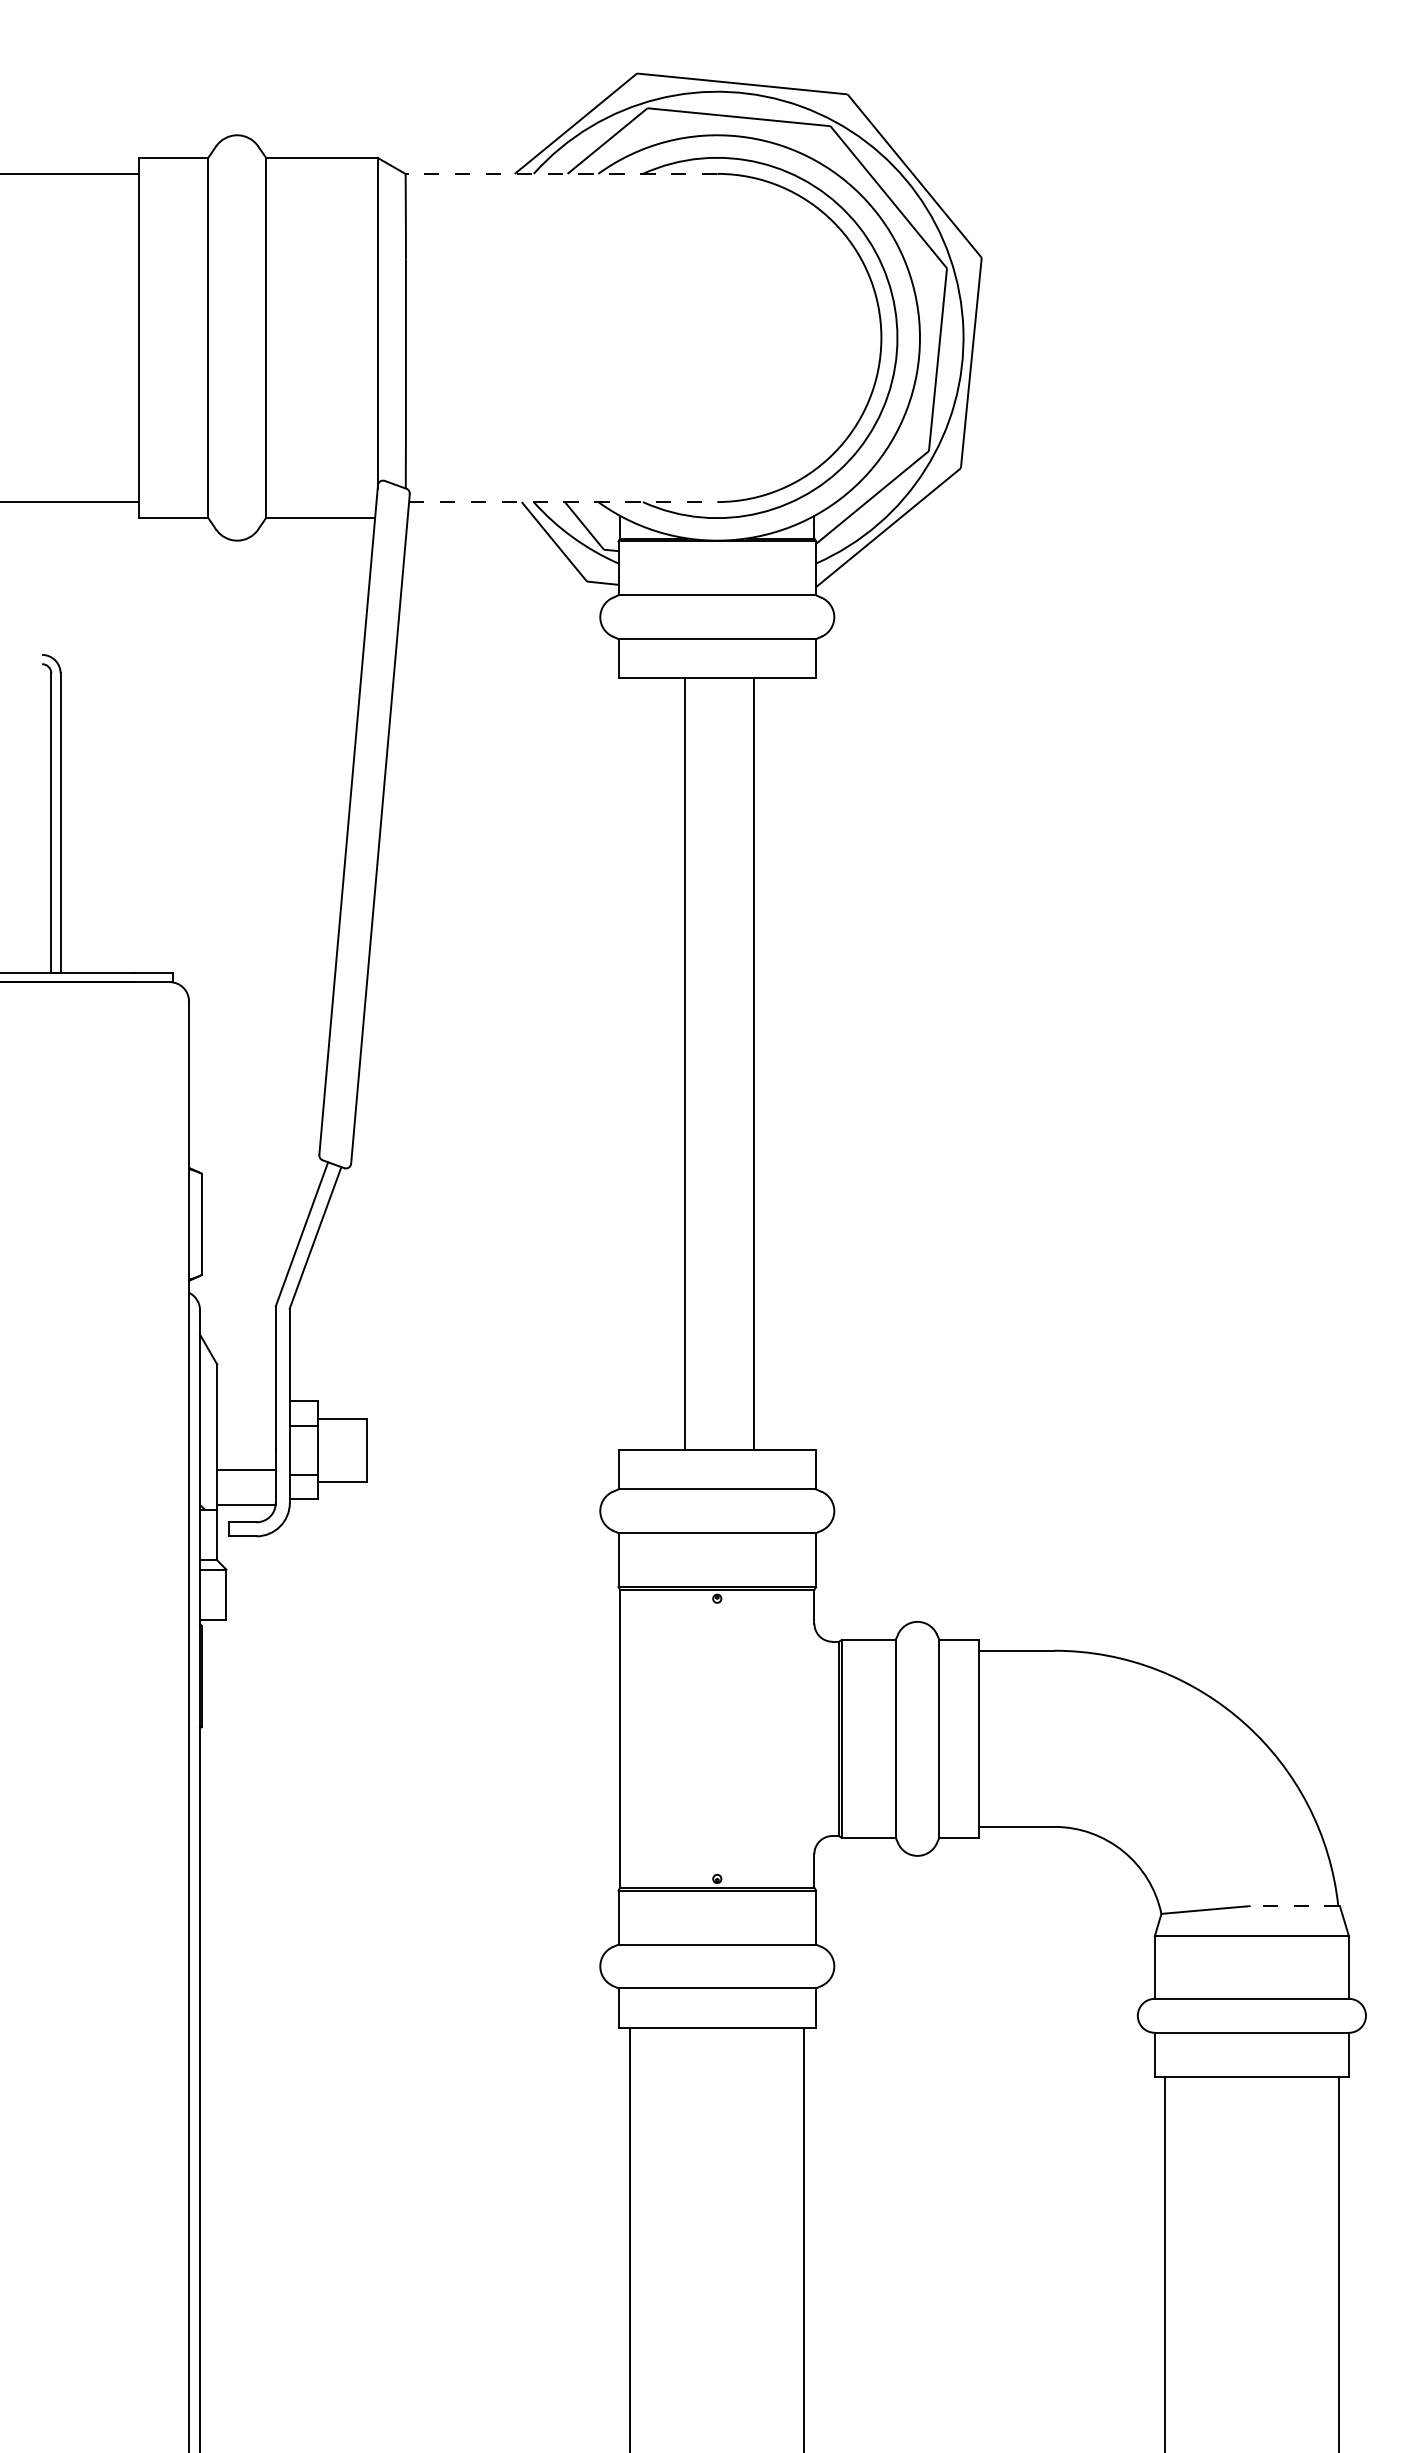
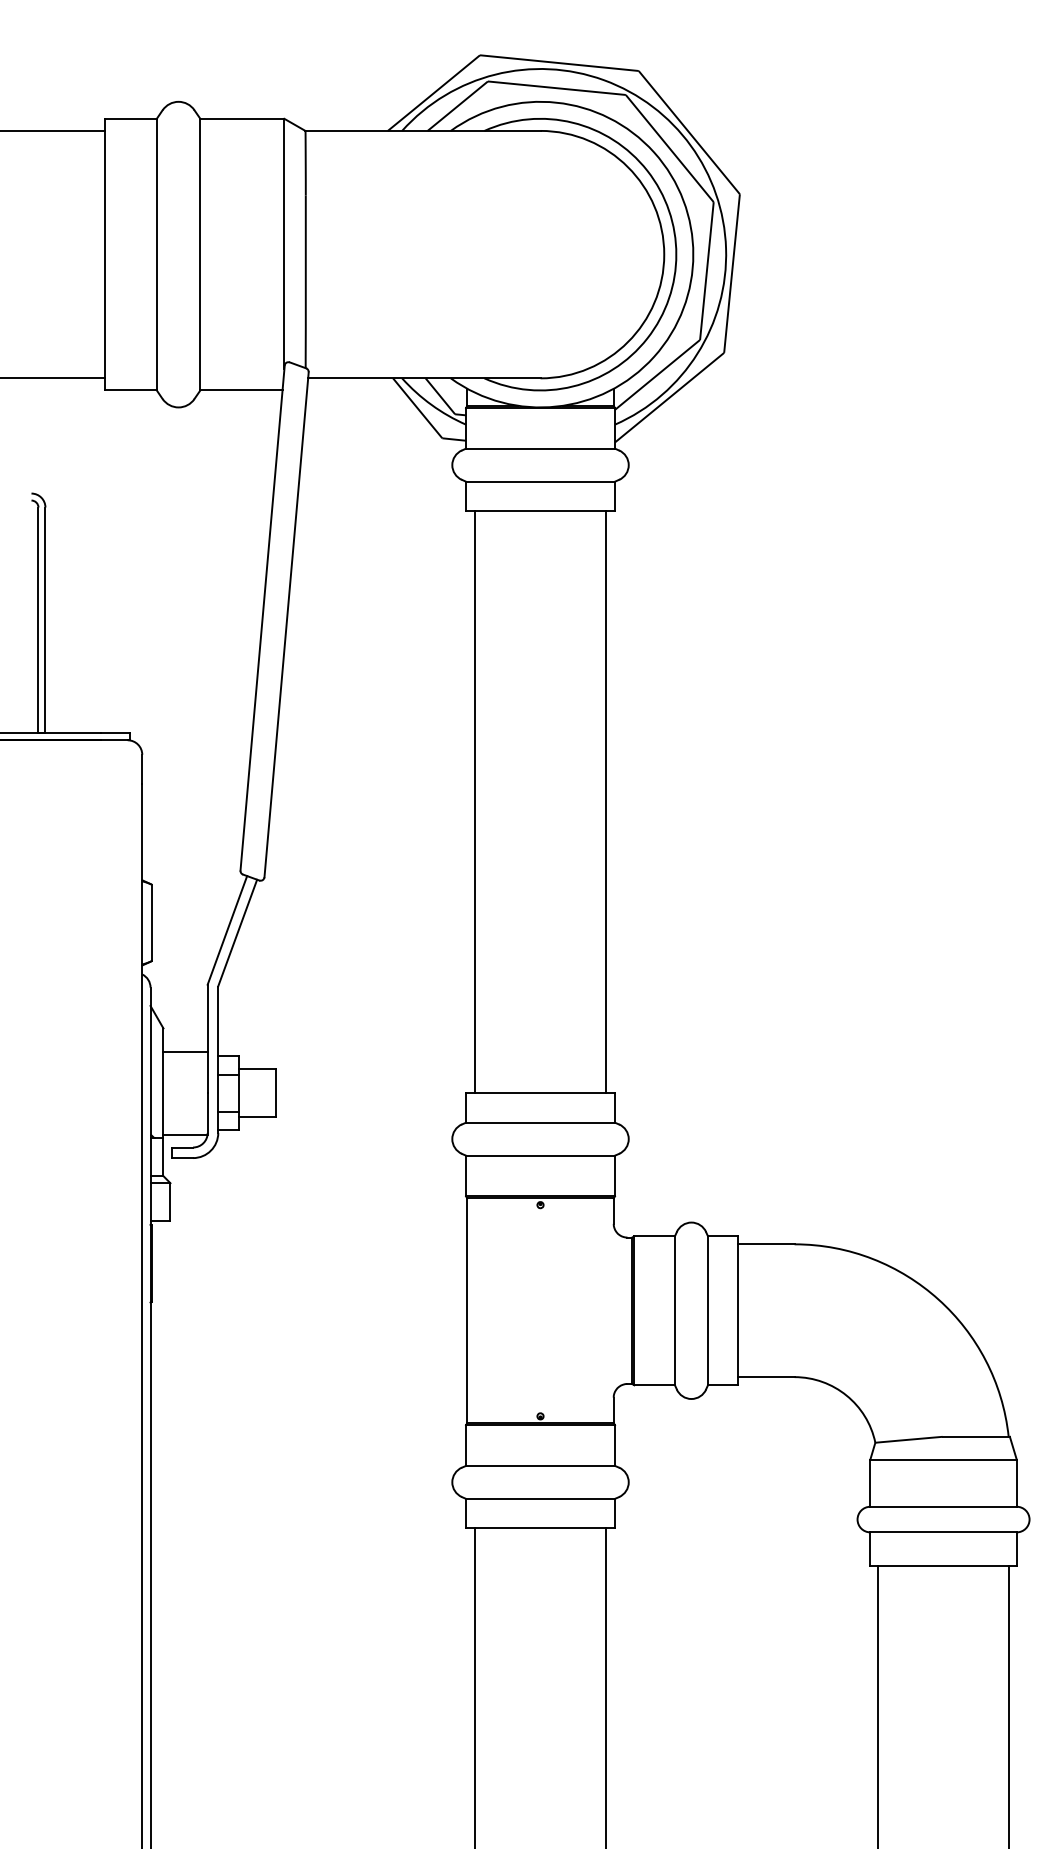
line: (561, 173) -> (423, 130), dashed -> solid
line: (563, 502) -> (424, 378), dashed -> solid
line: (685, 1064) -> (475, 802), moved
line: (754, 1064) -> (606, 802), moved
line: (246, 1470) -> (185, 1051), moved
line: (1295, 1906) -> (976, 1437), dashed -> solid

